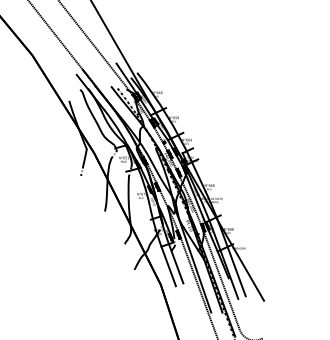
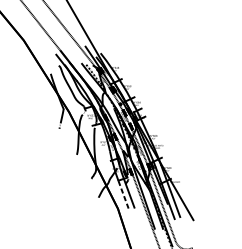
line: (168, 266) -> (123, 195), solid -> dashed

